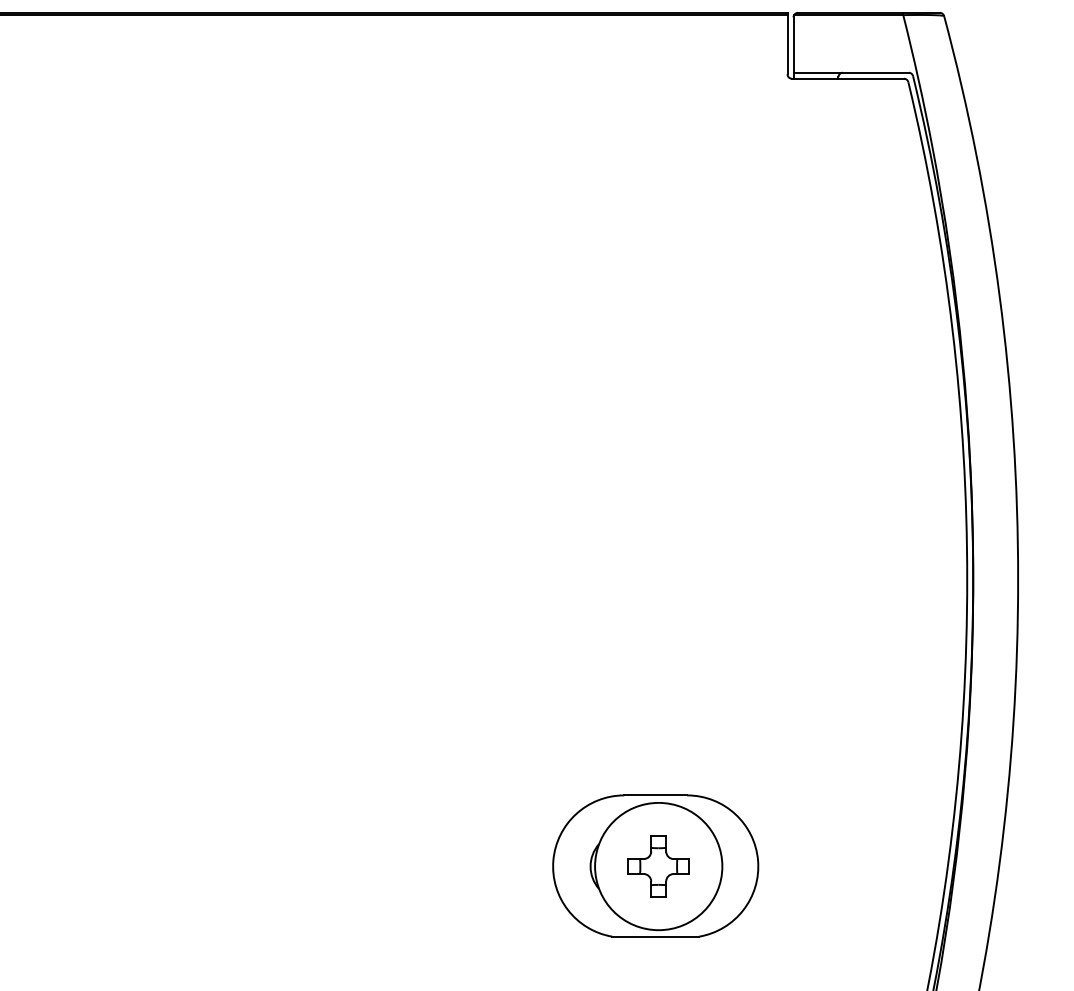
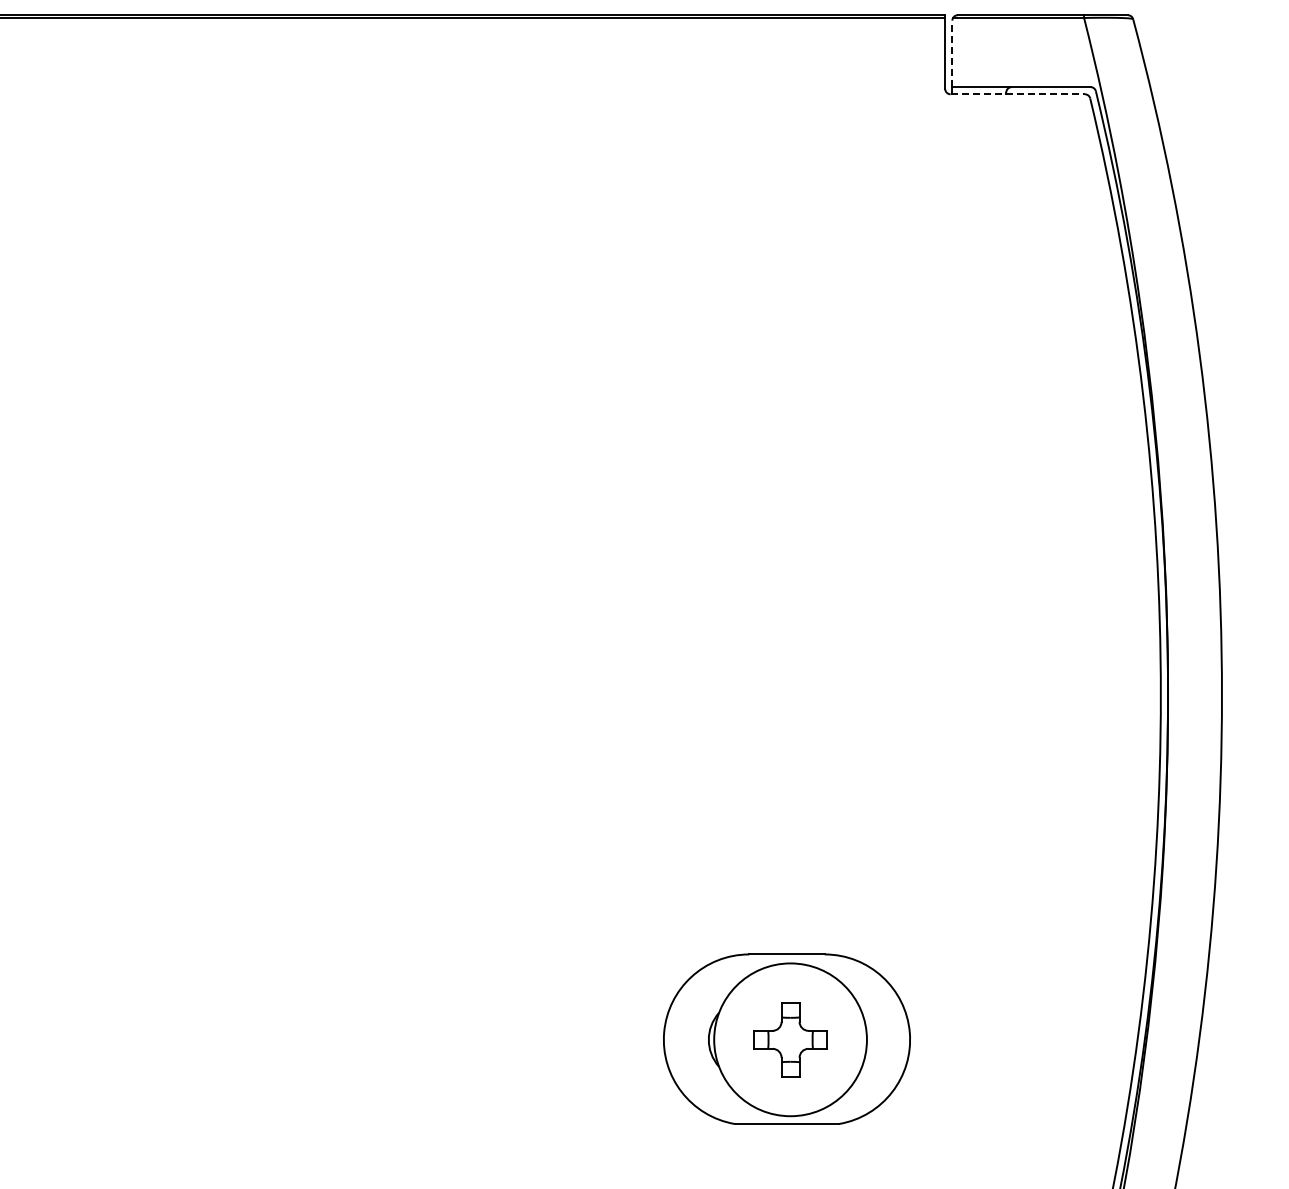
line: (793, 44) -> (952, 53), solid -> dashed
line: (848, 78) -> (1018, 94), solid -> dashed

